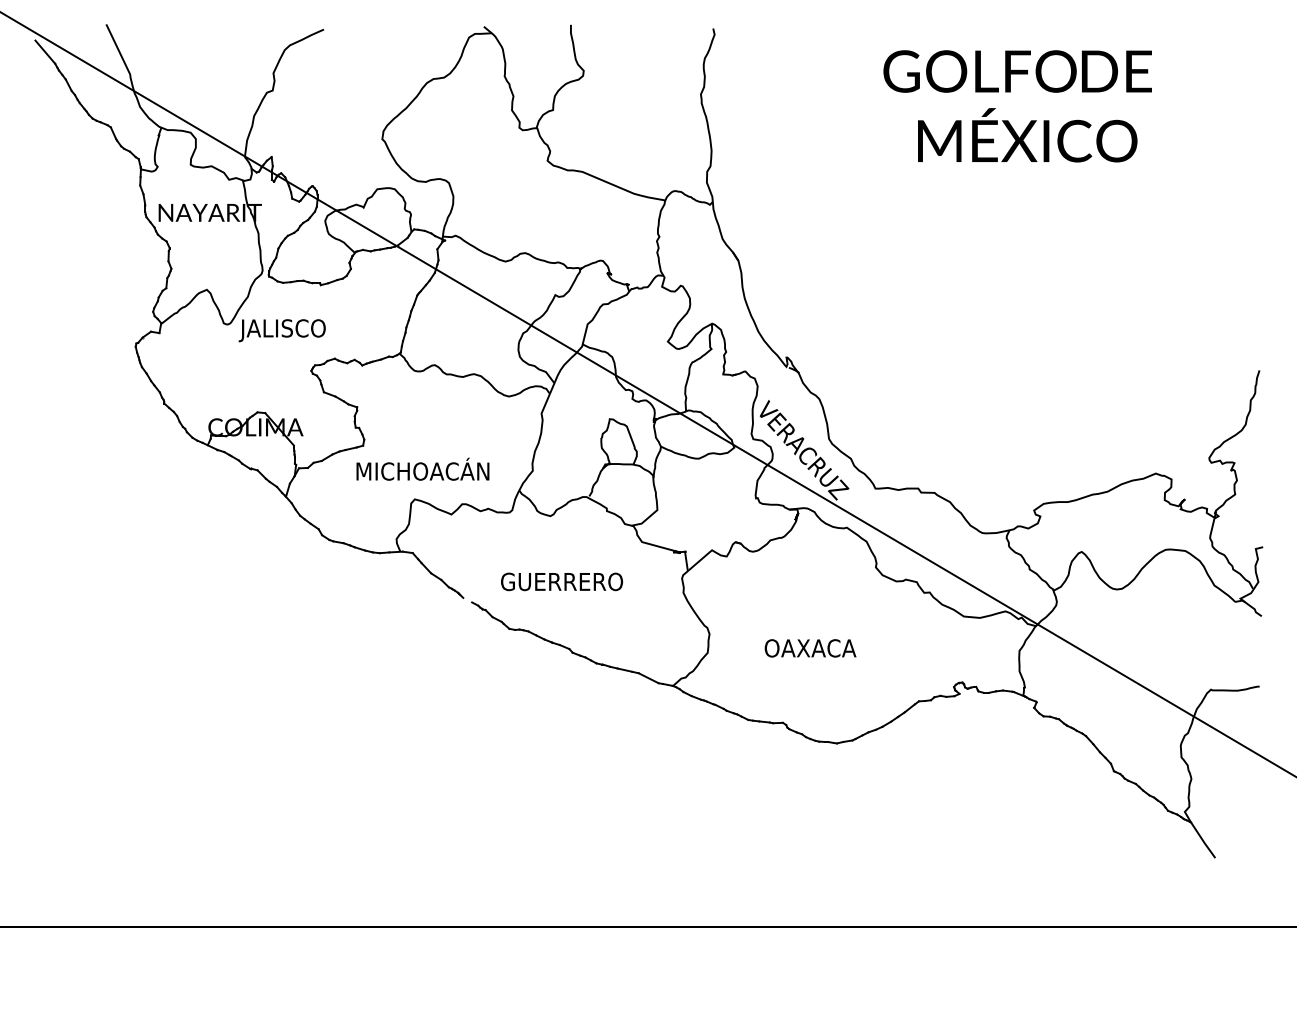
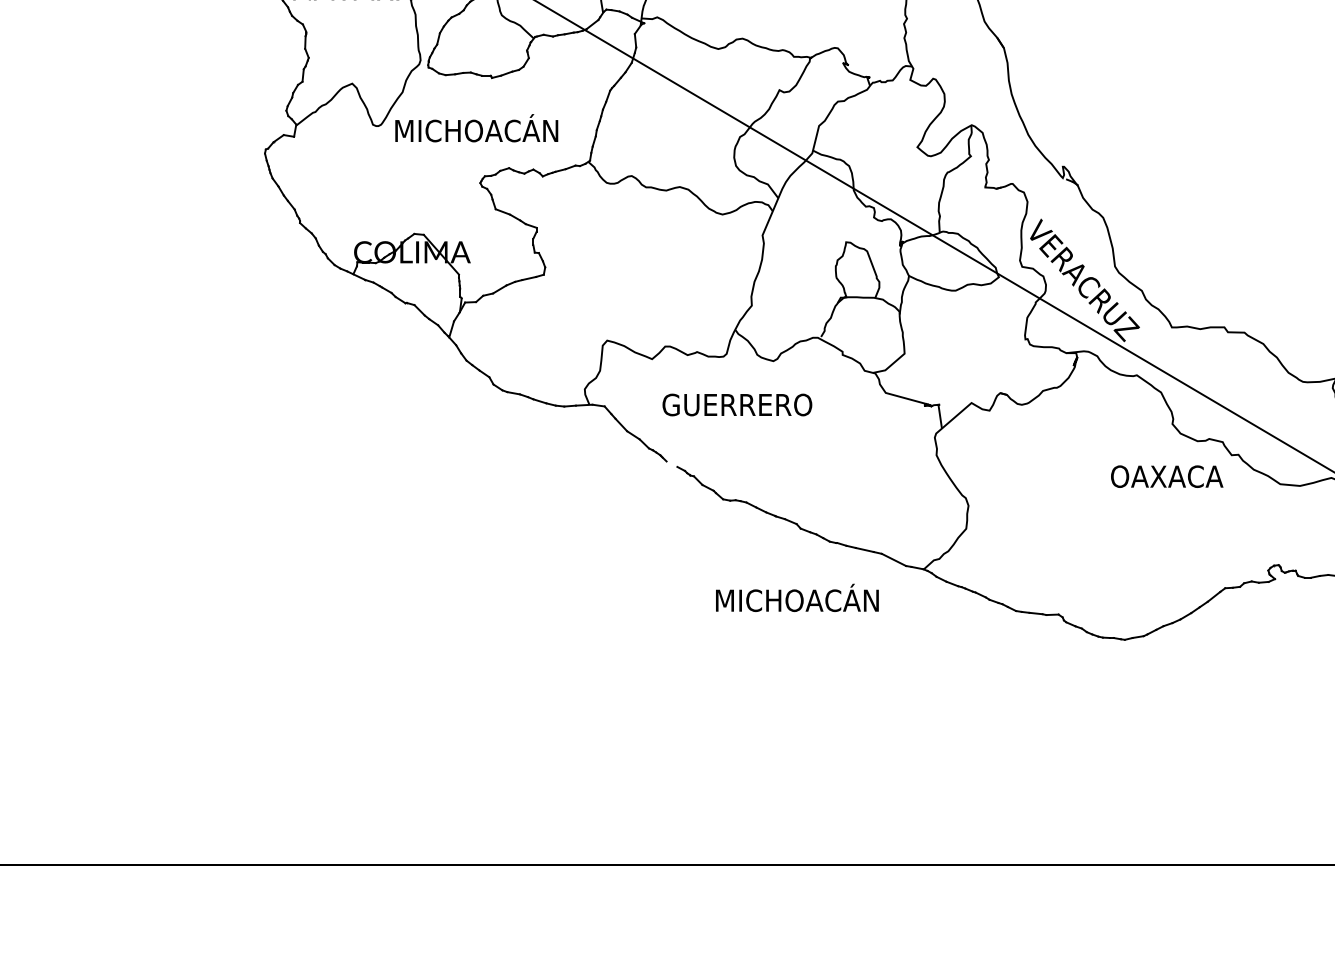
text: (306, 328) -> (474, 131), JALISCO -> MICHOACÁN
text: (422, 468) -> (796, 596), moved
text: (562, 581) -> (737, 404), moved
text: (810, 648) -> (1167, 476), moved

